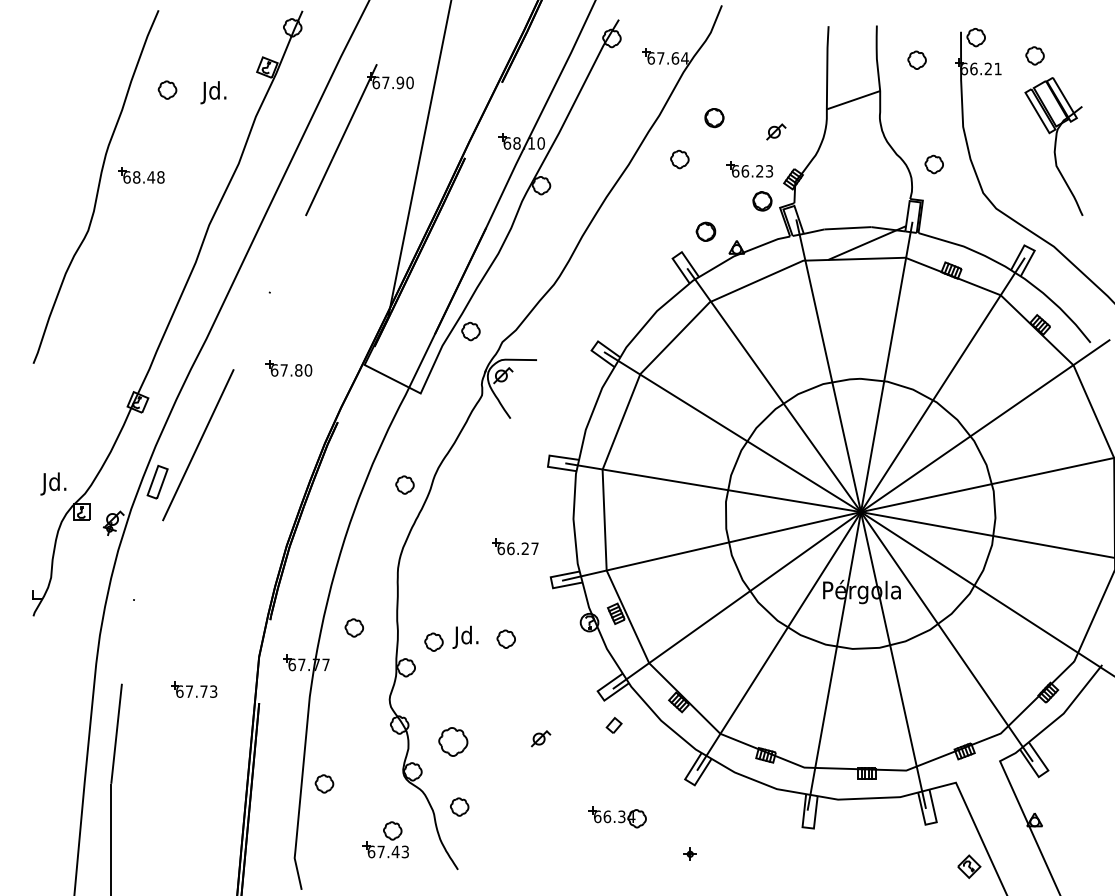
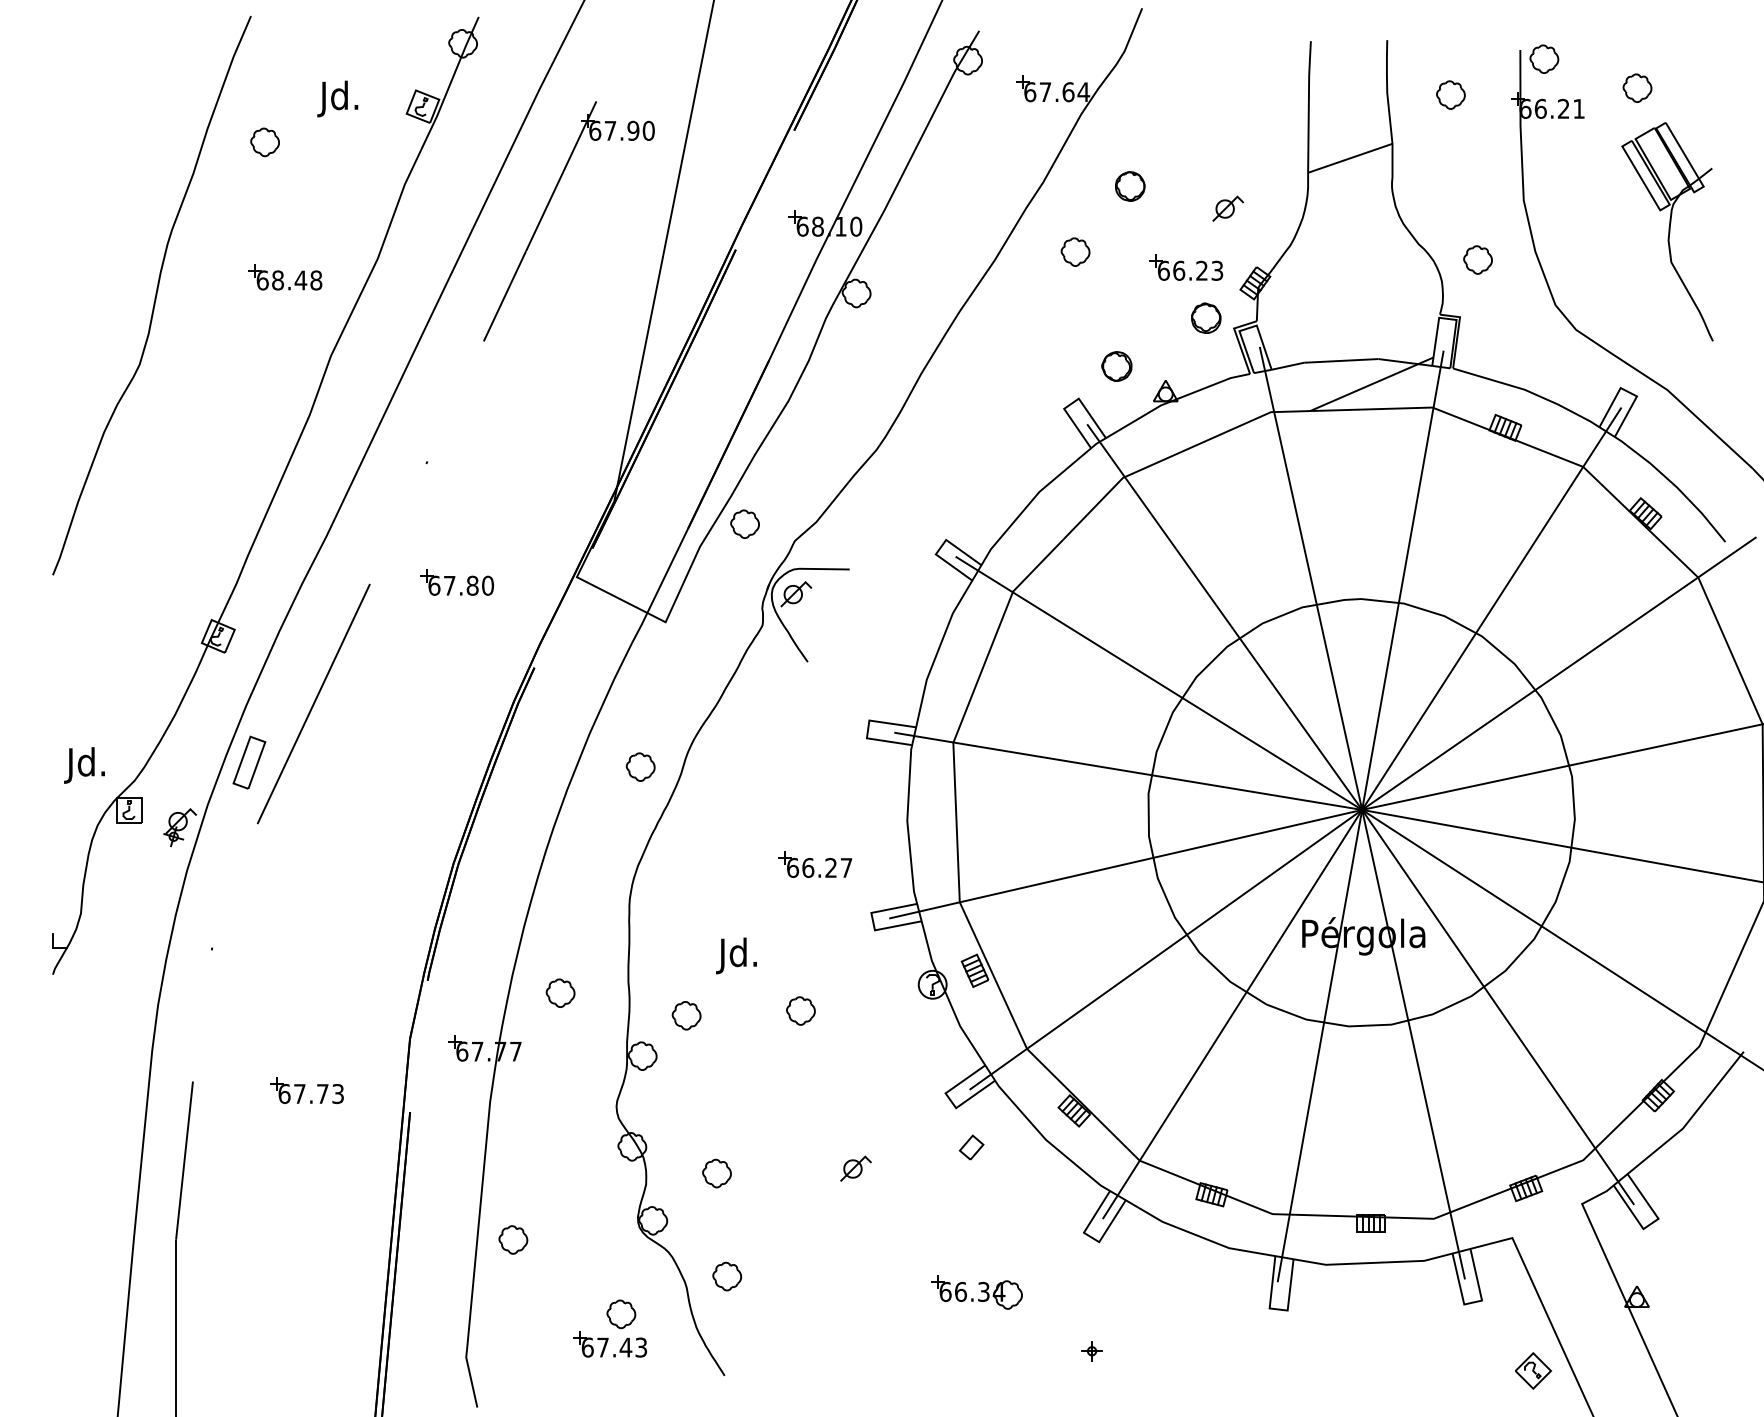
text: (213, 92) -> (337, 98), moved
part: (141, 175) -> (285, 277), moved
text: (465, 636) -> (736, 954), moved
part: (452, 741) -> (715, 1172), size x0.62

